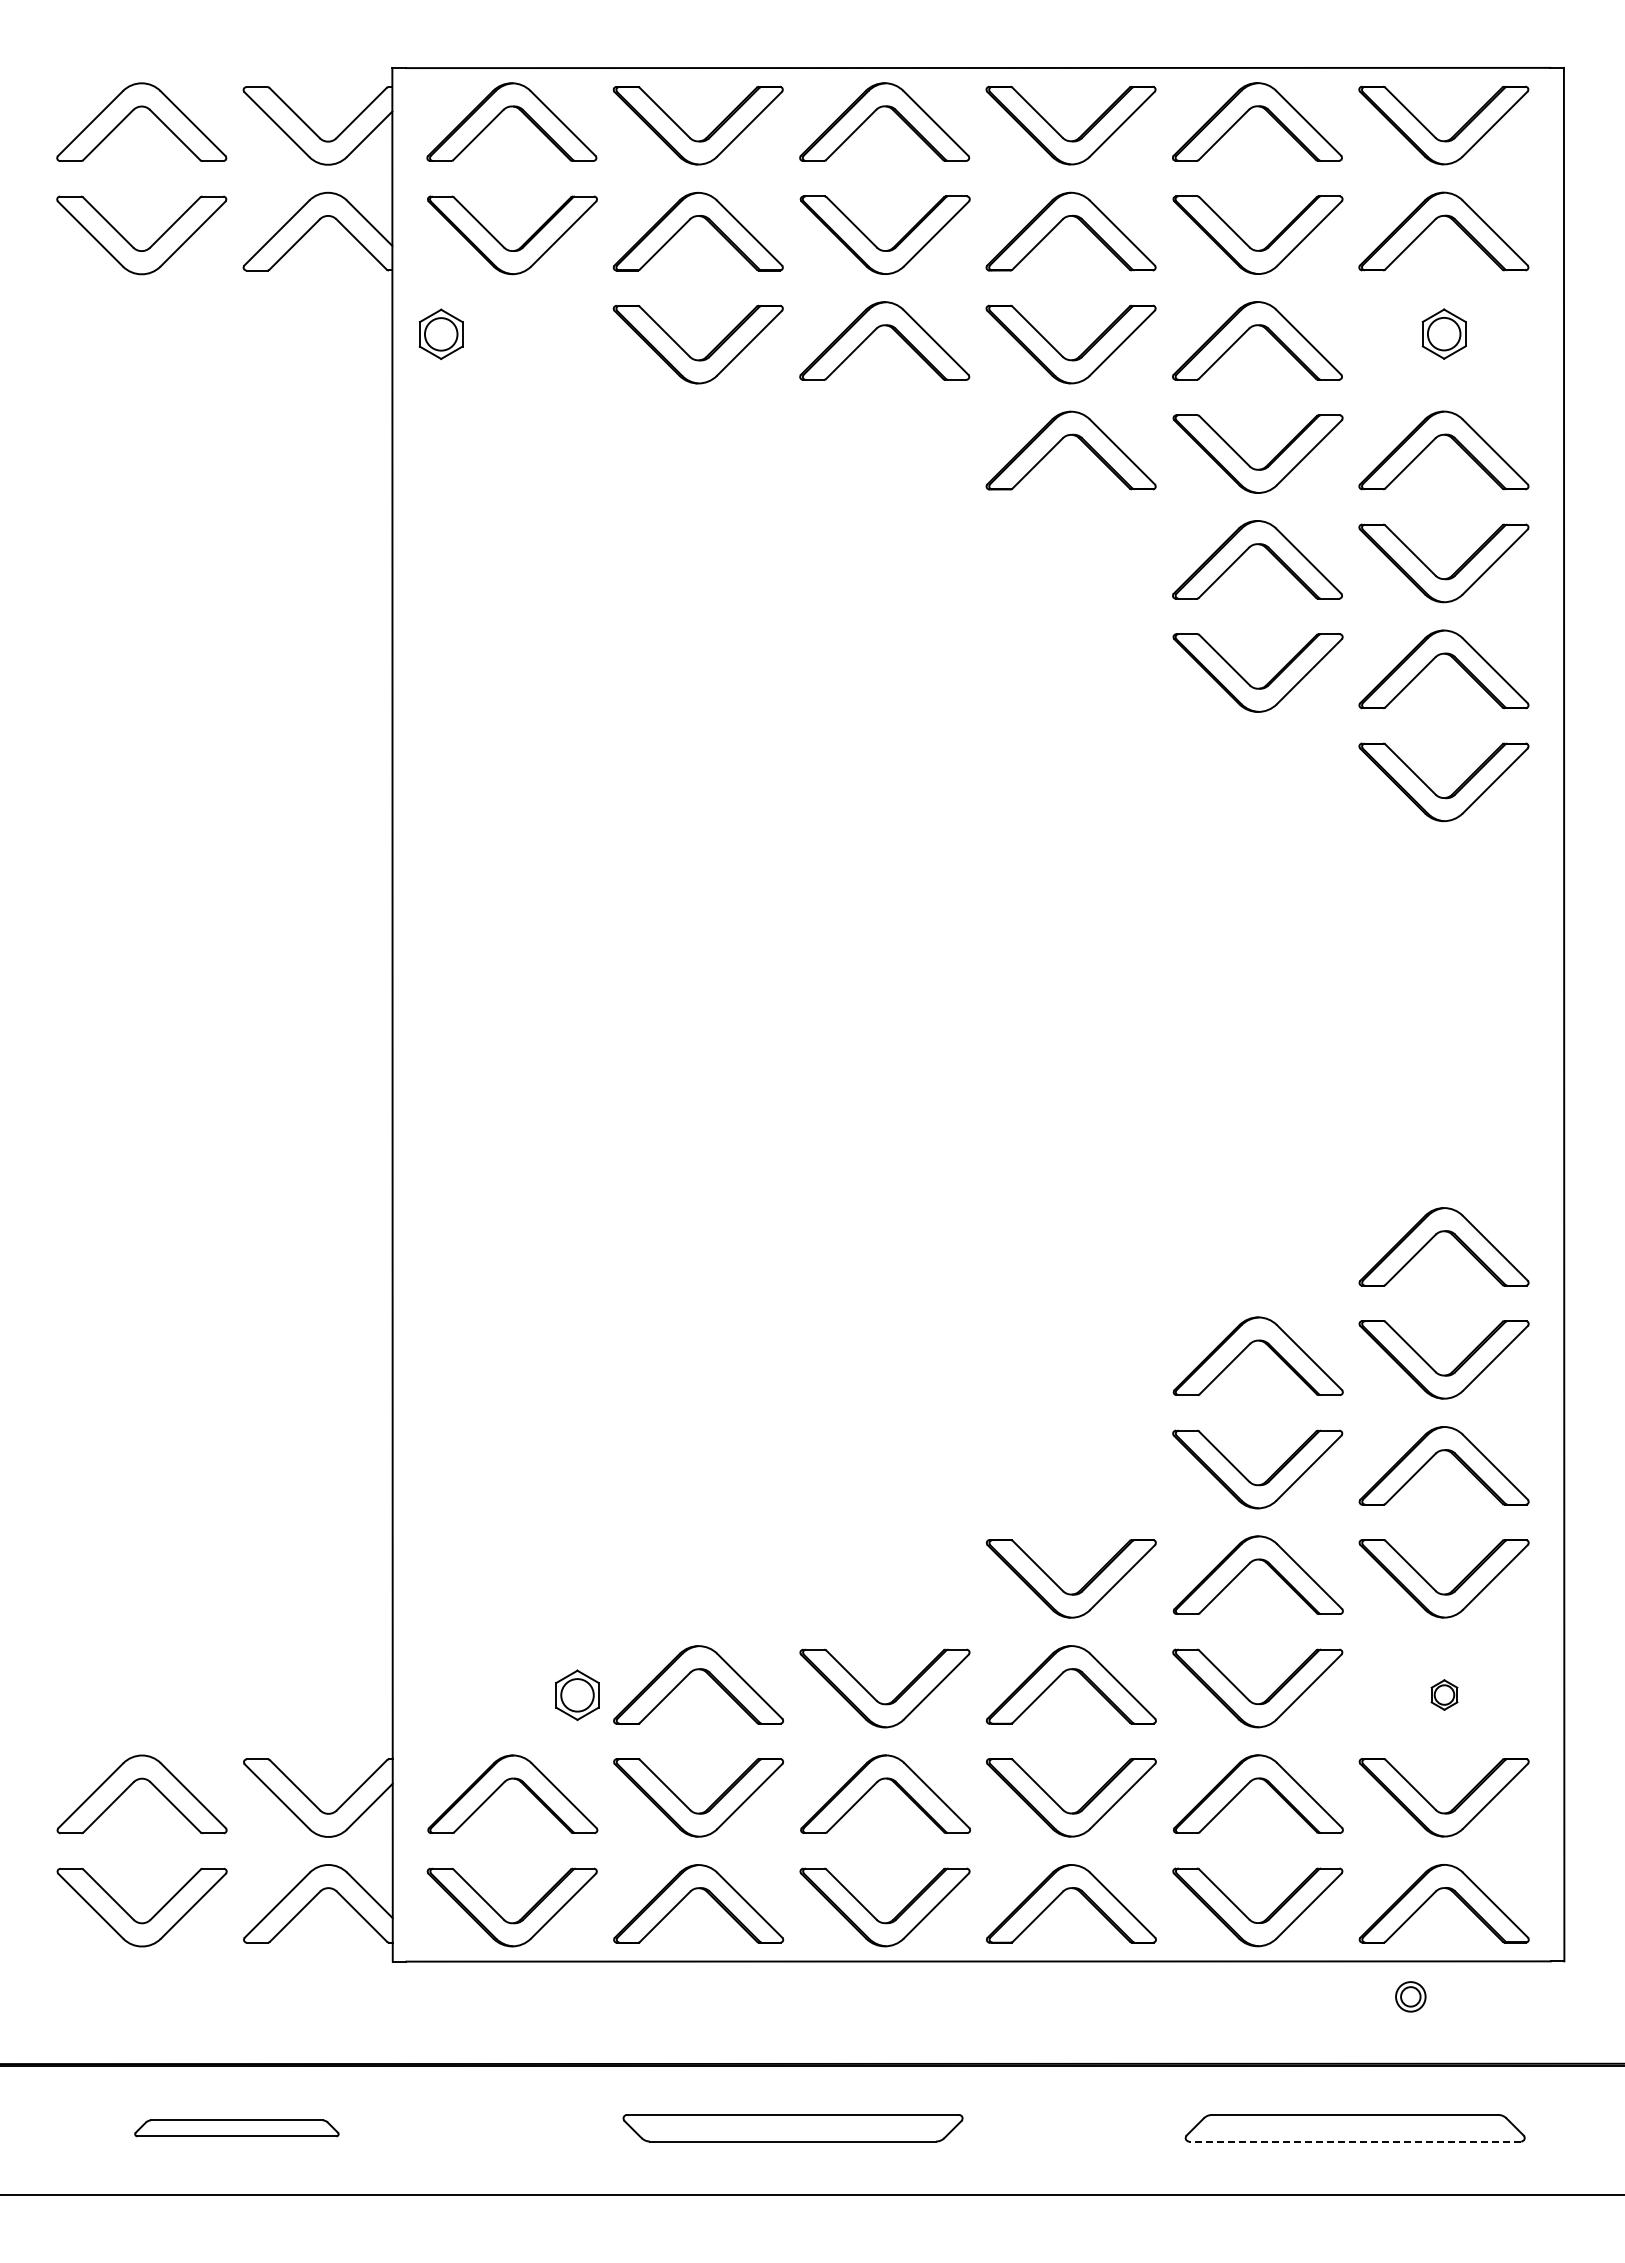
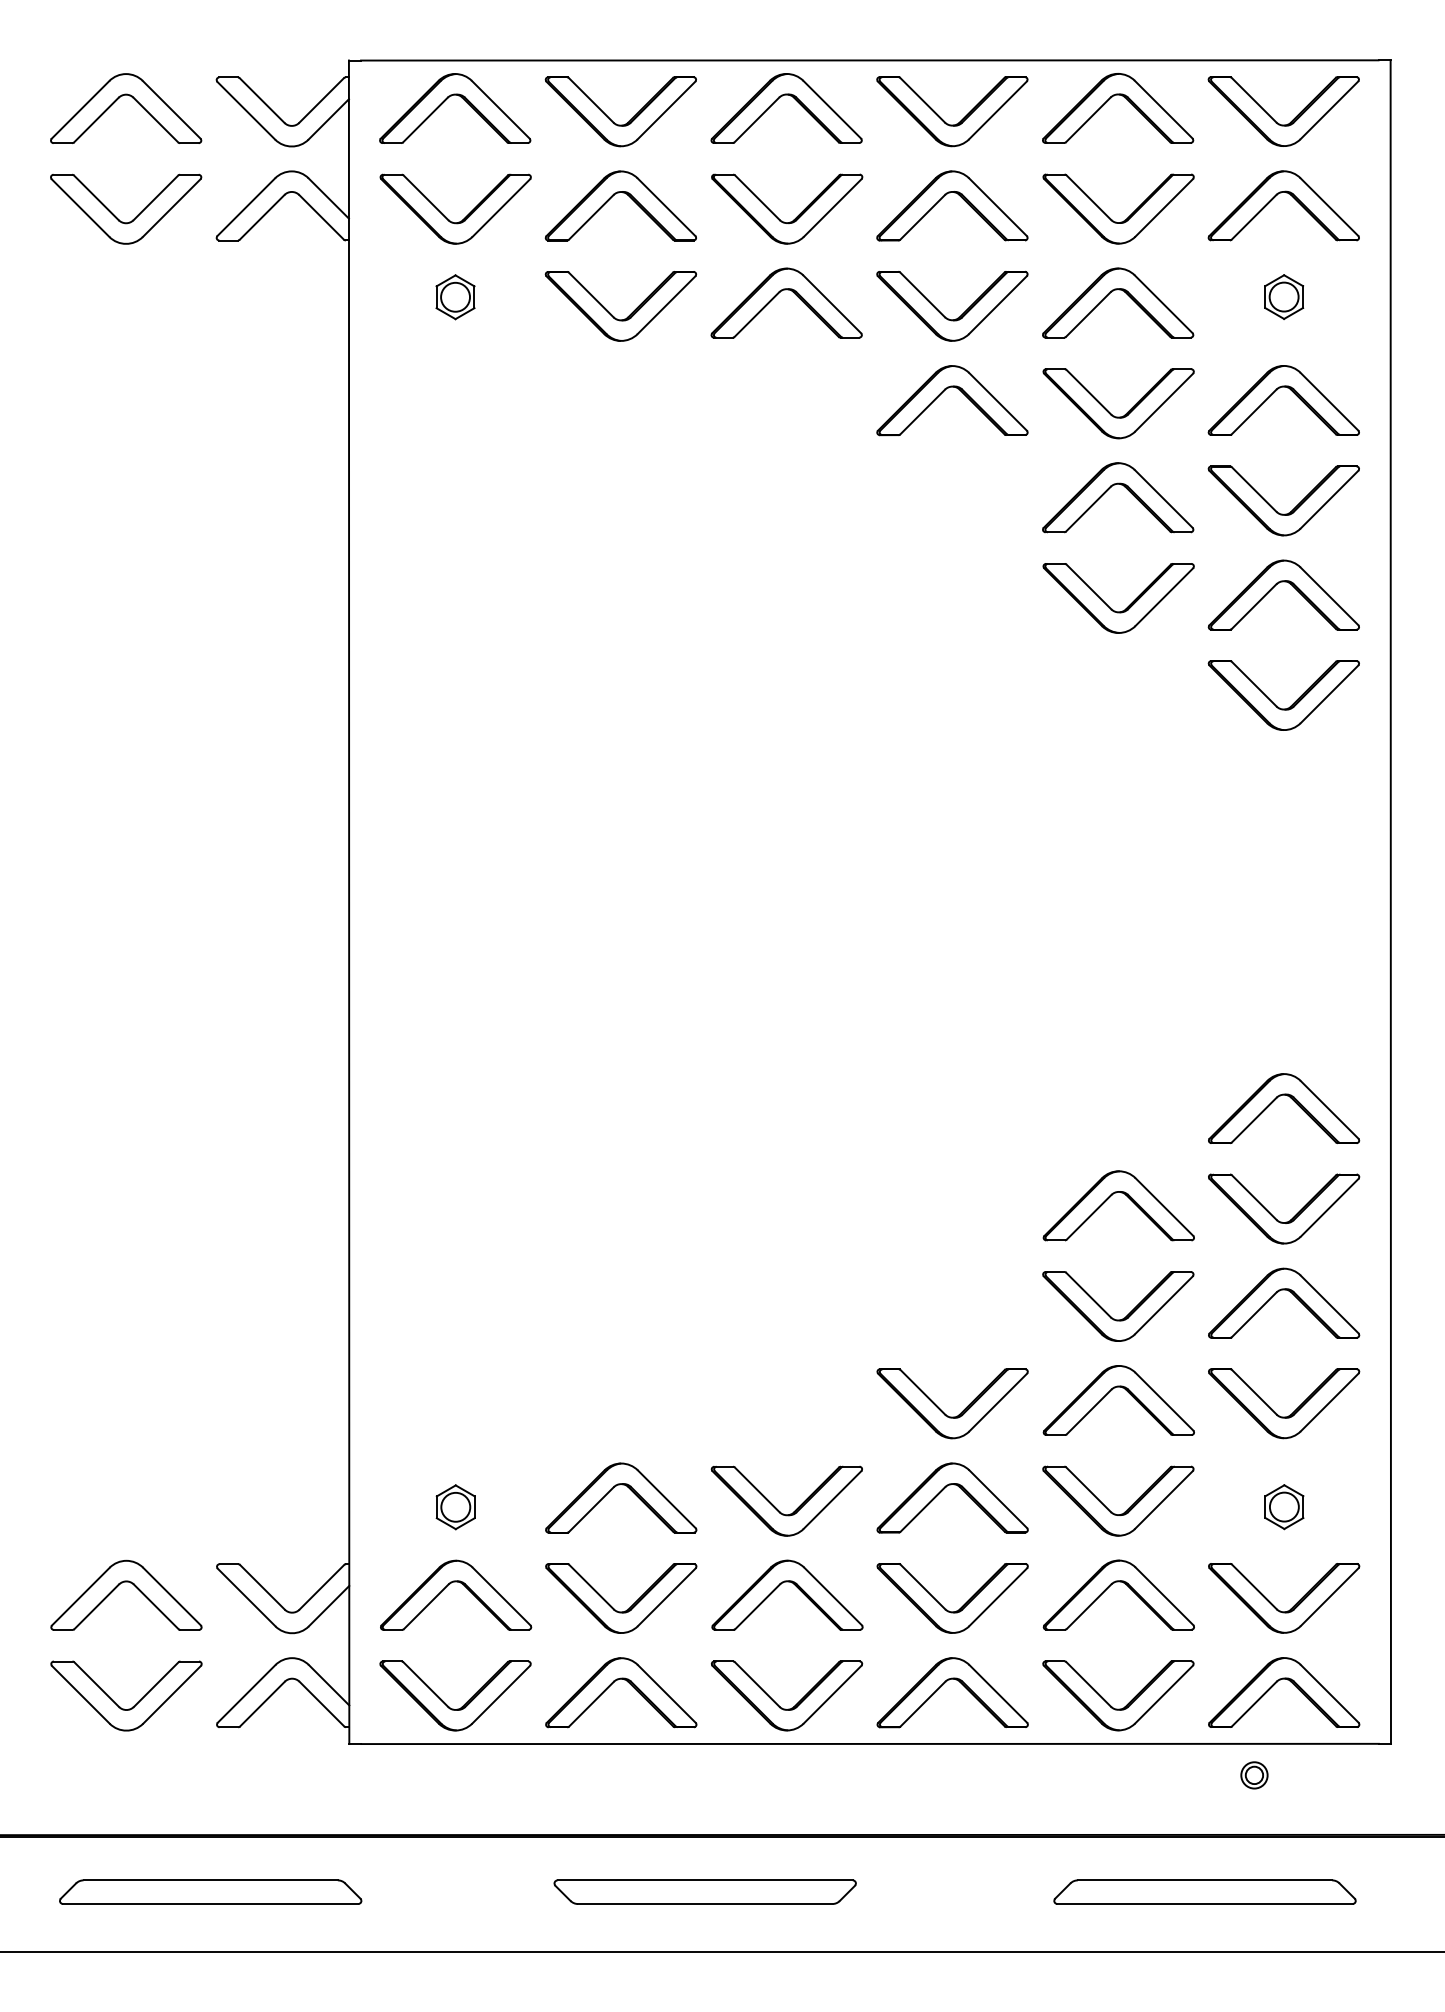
part: (441, 333) -> (455, 296), moved
part: (577, 1694) -> (455, 1506), moved
part: (1444, 1694) -> (1284, 1506), size x1.67
part: (236, 2128) -> (210, 1892), size x1.67
line: (1355, 2141) -> (1205, 1903), dashed -> solid

